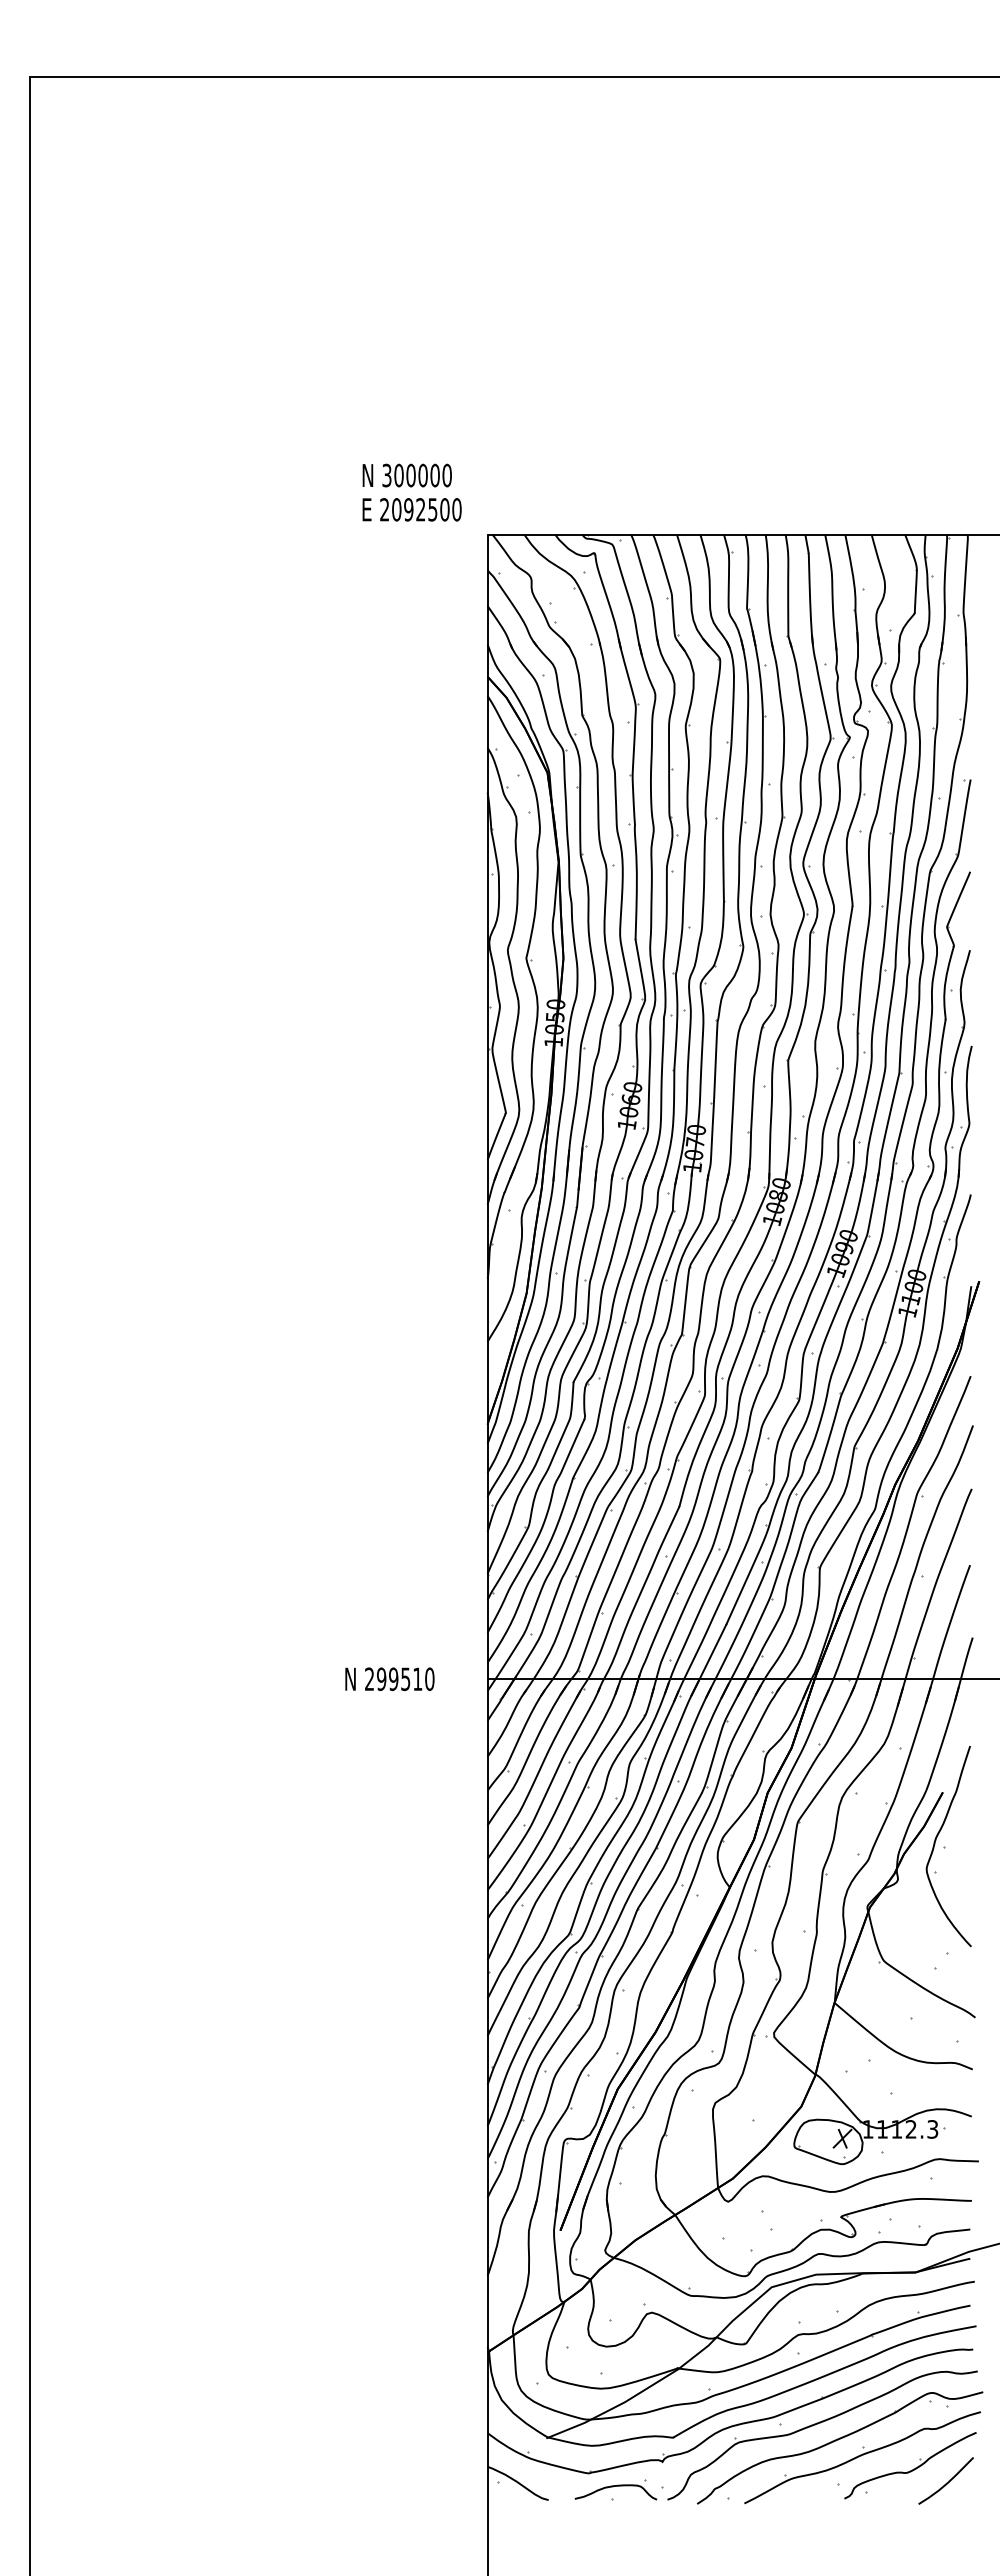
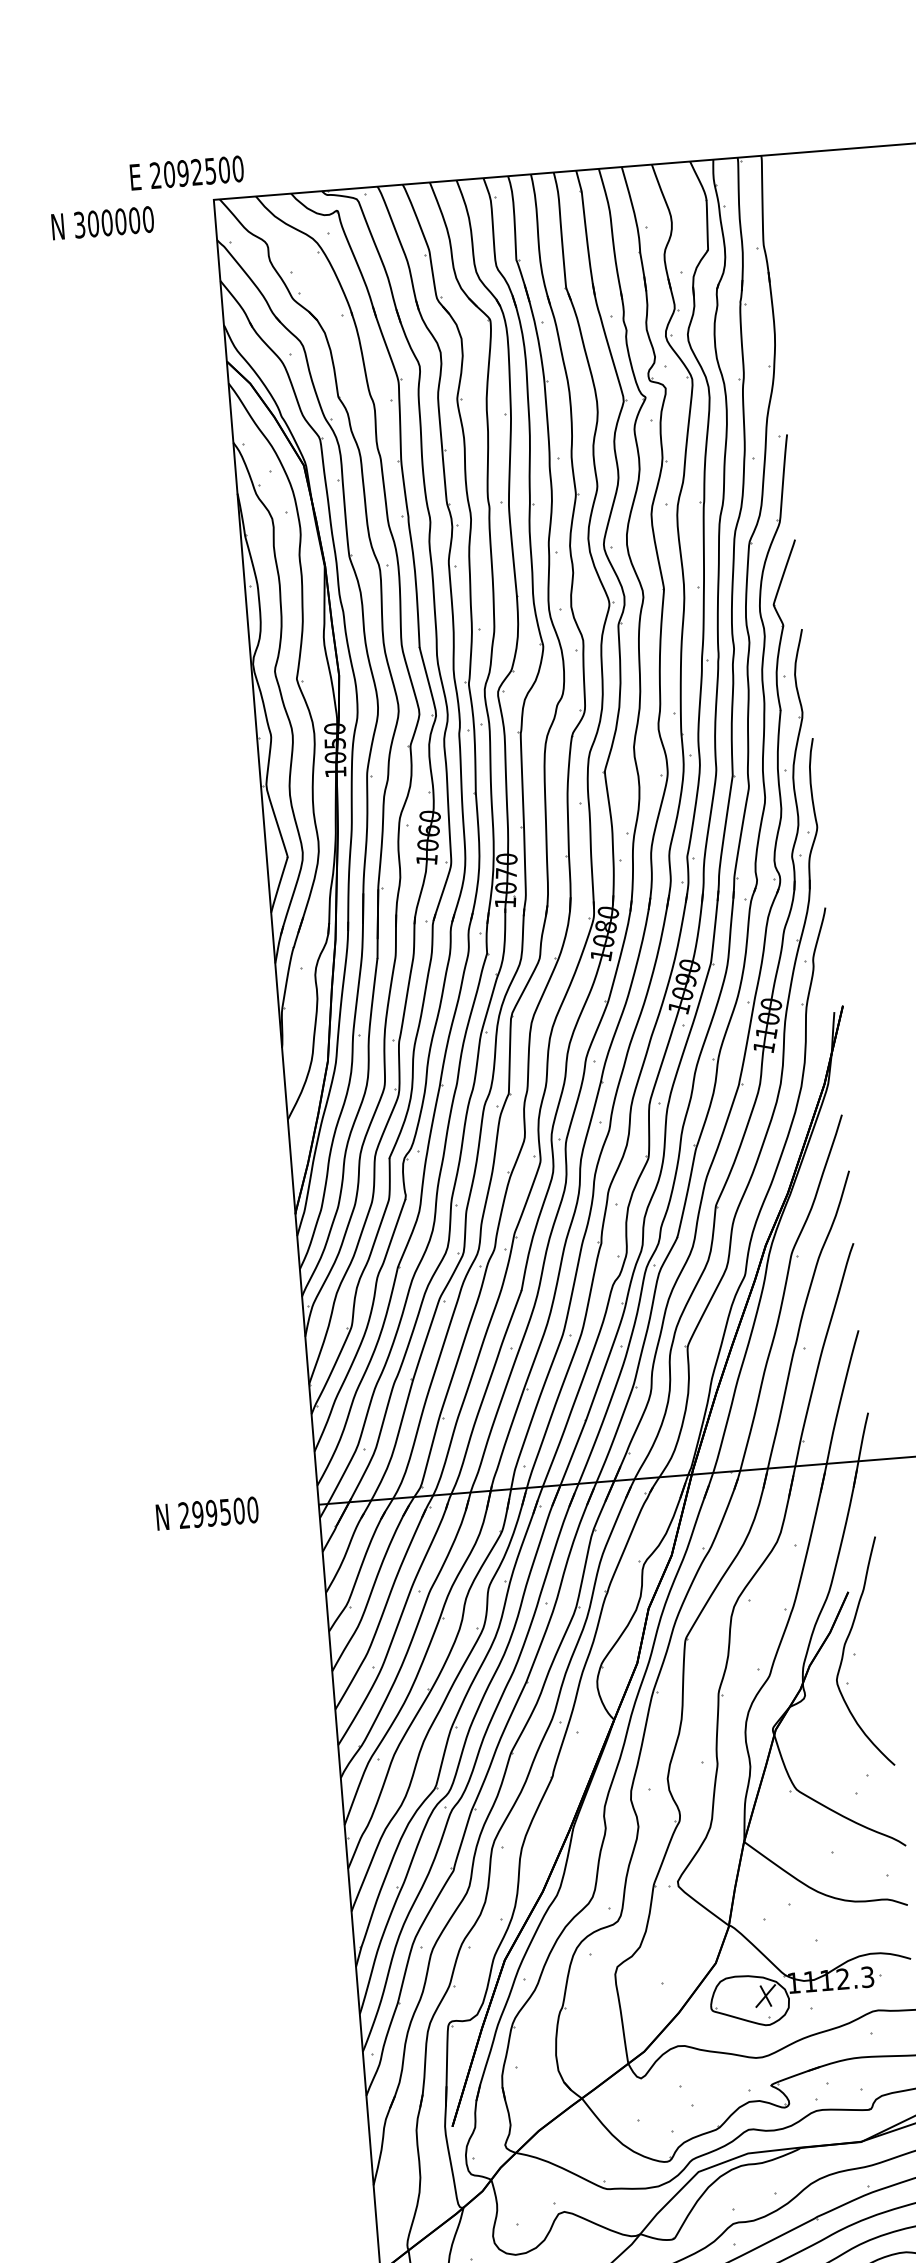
text: (406, 475) -> (101, 223), moved
text: (411, 509) -> (186, 172), moved
text: (417, 1678) -> (238, 1510), 299510 -> 299500

